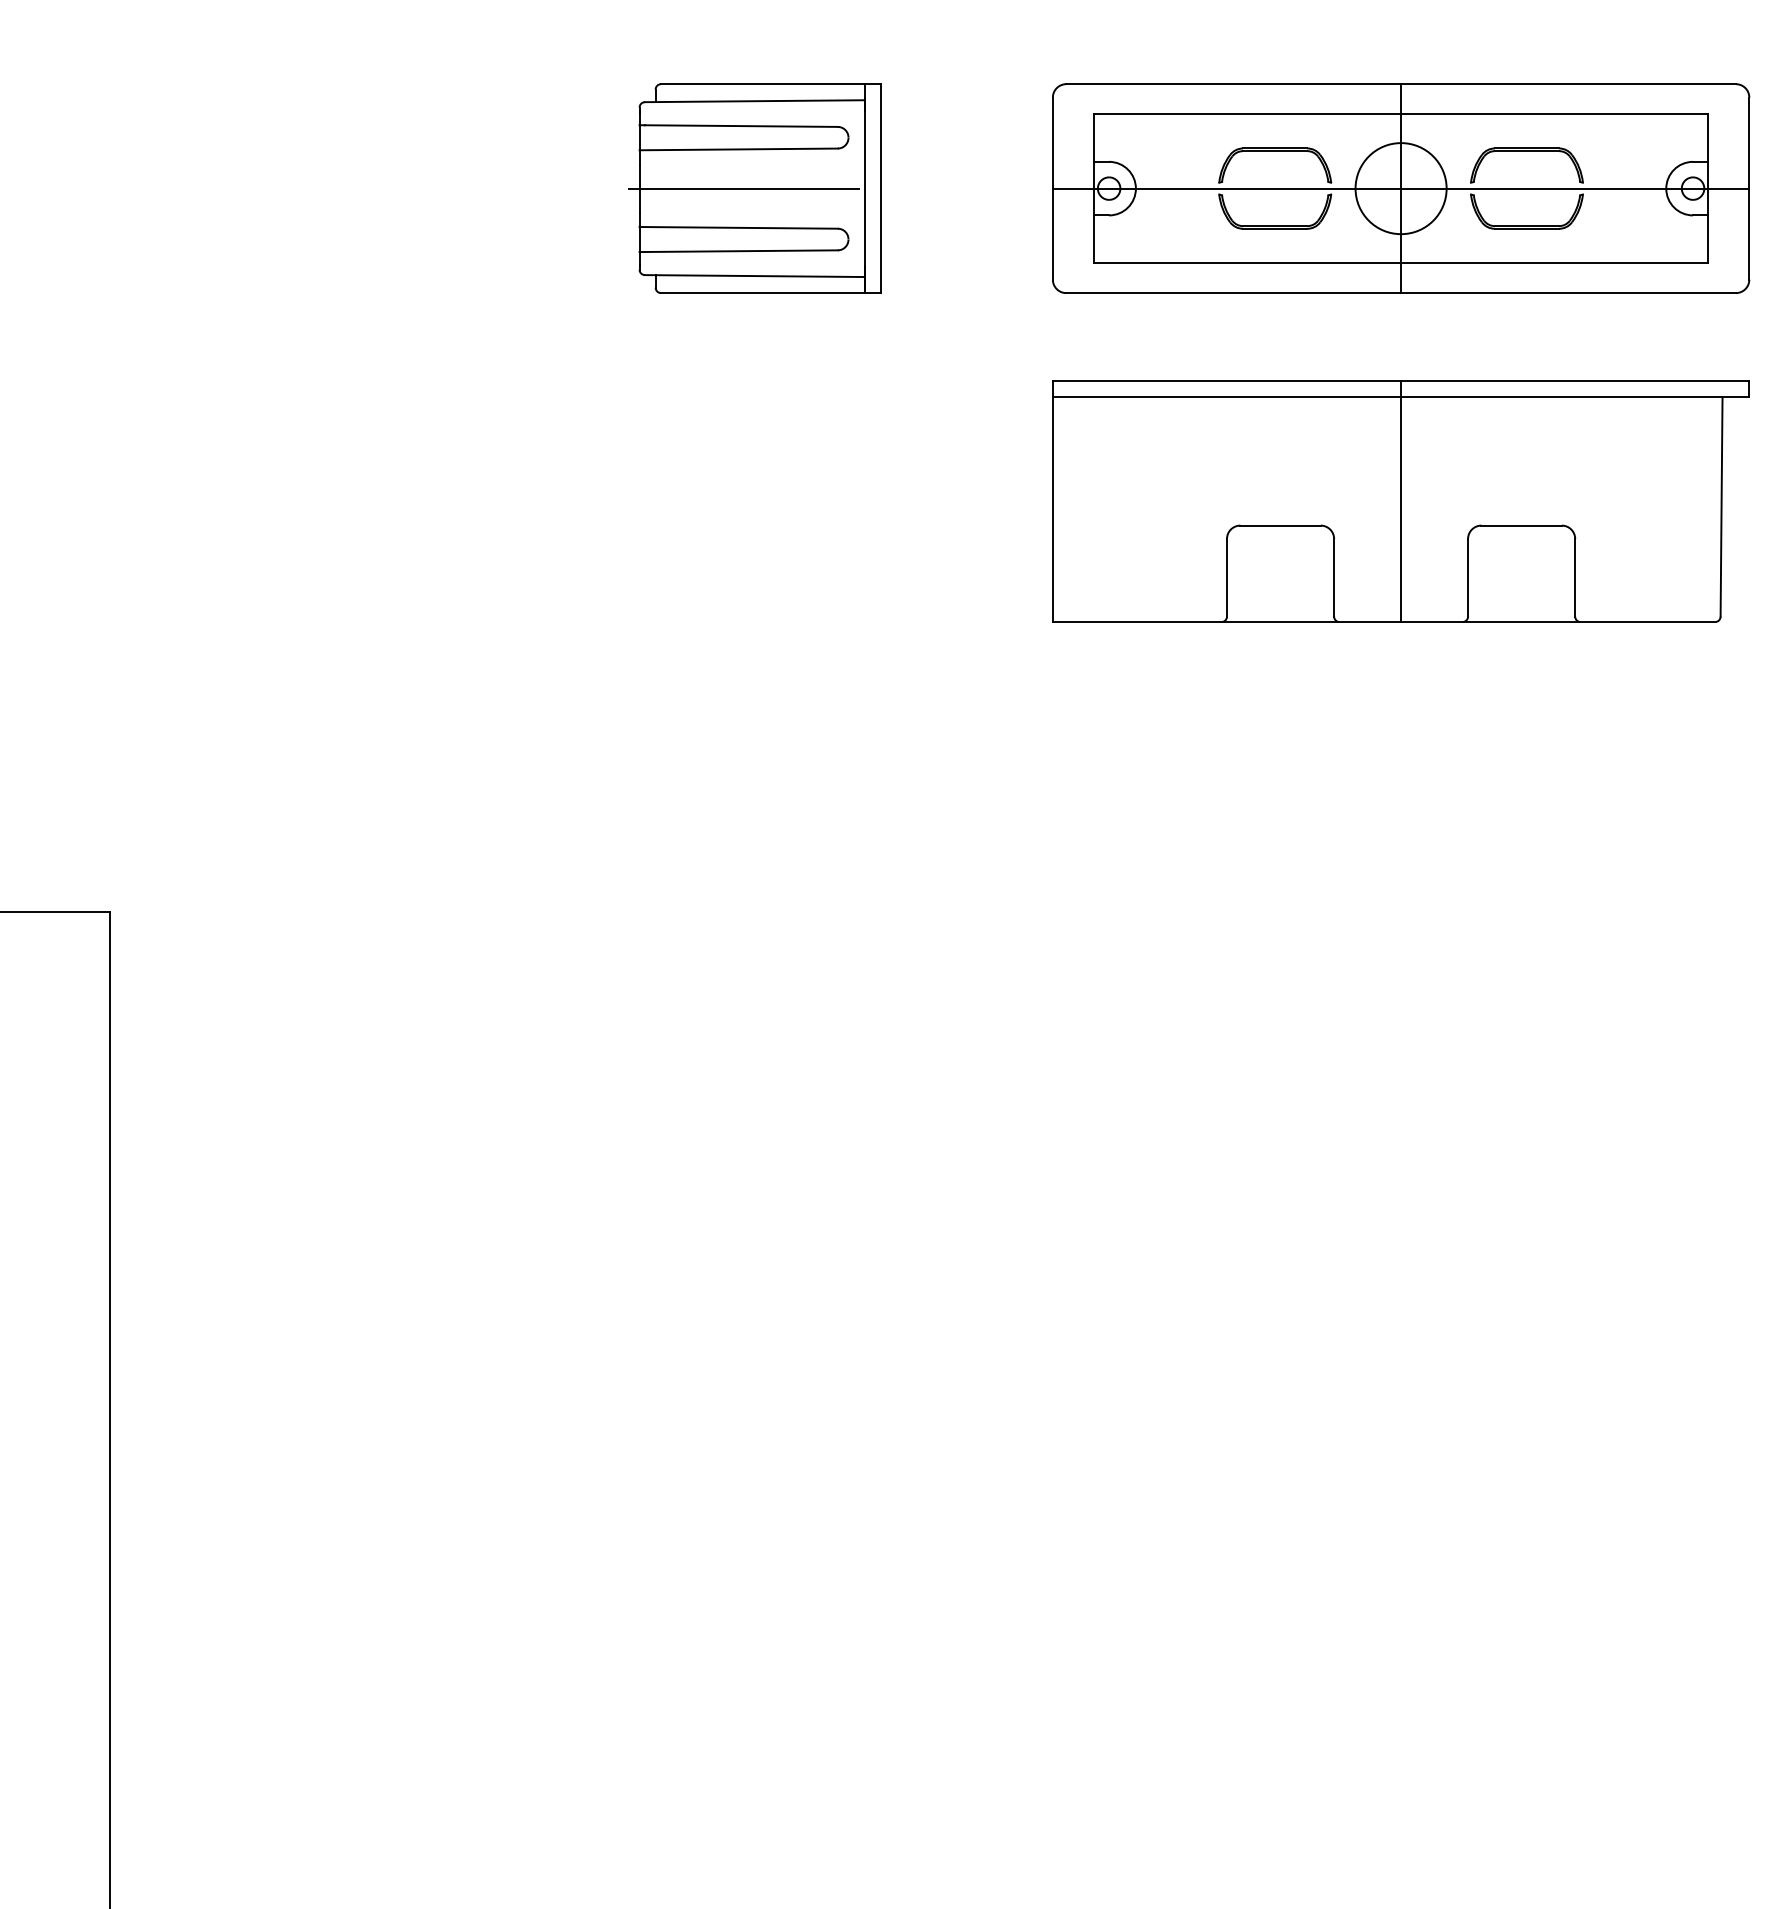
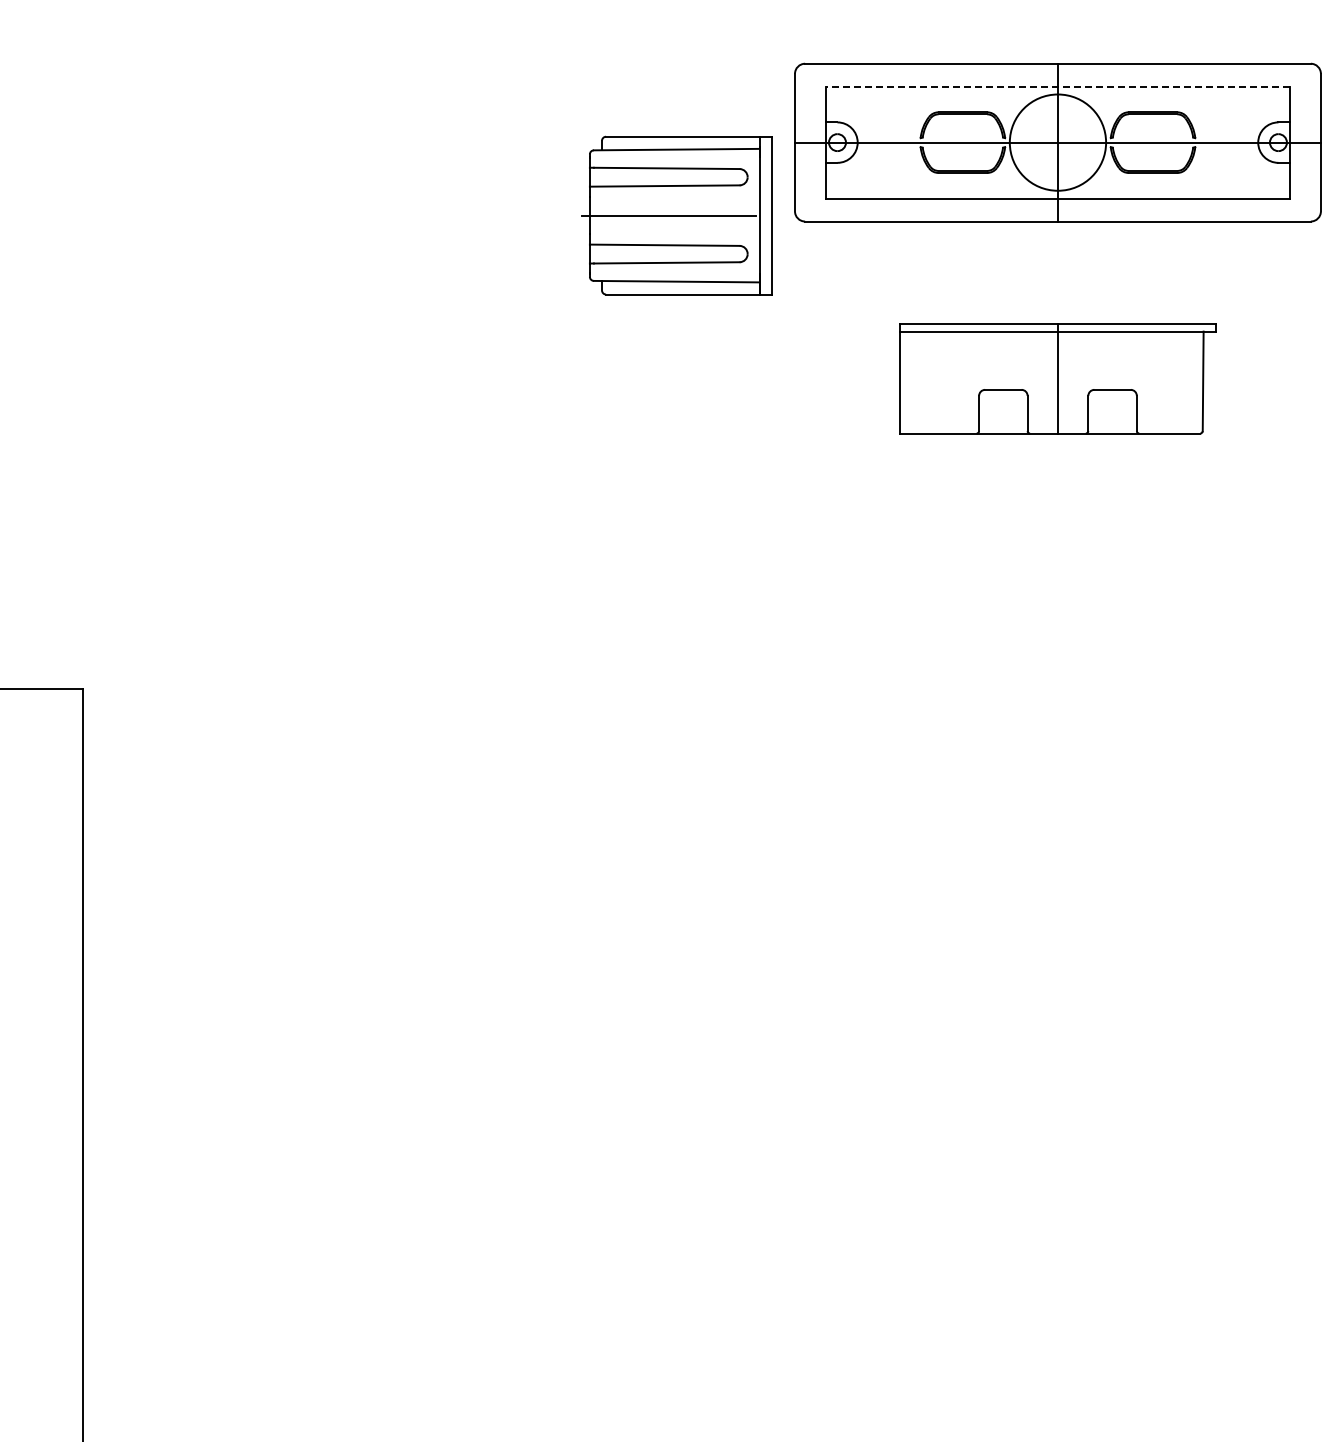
line: (1400, 114) -> (1057, 86), solid -> dashed
part: (754, 188) -> (676, 215), moved
circle: (1400, 188) -> (1057, 142), size x1.4
part: (1400, 500) -> (1057, 378), size x0.6

